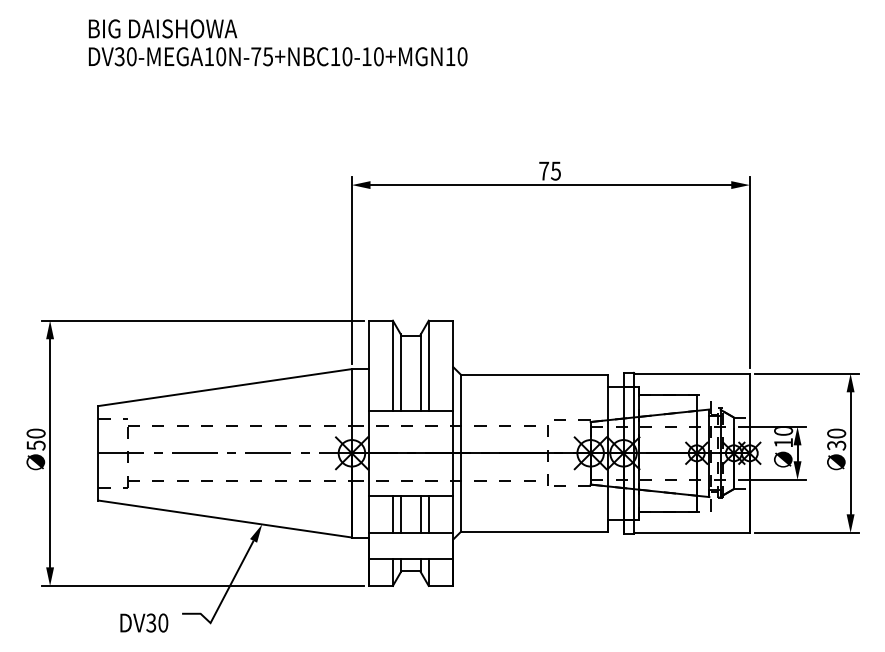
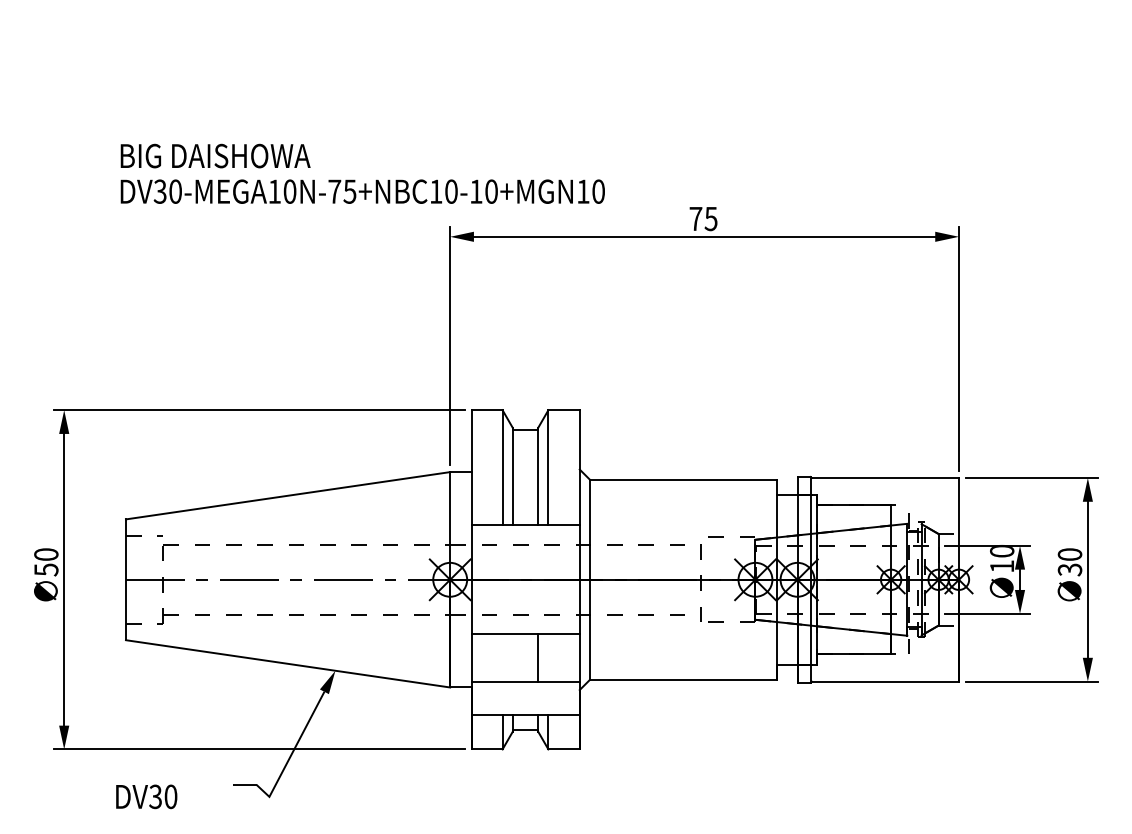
text: (277, 42) -> (362, 173), moved
line: (392, 514) -> (502, 657), removed
line: (400, 514) -> (512, 657), removed
line: (428, 514) -> (548, 657), removed
text: (144, 622) -> (146, 796), moved

